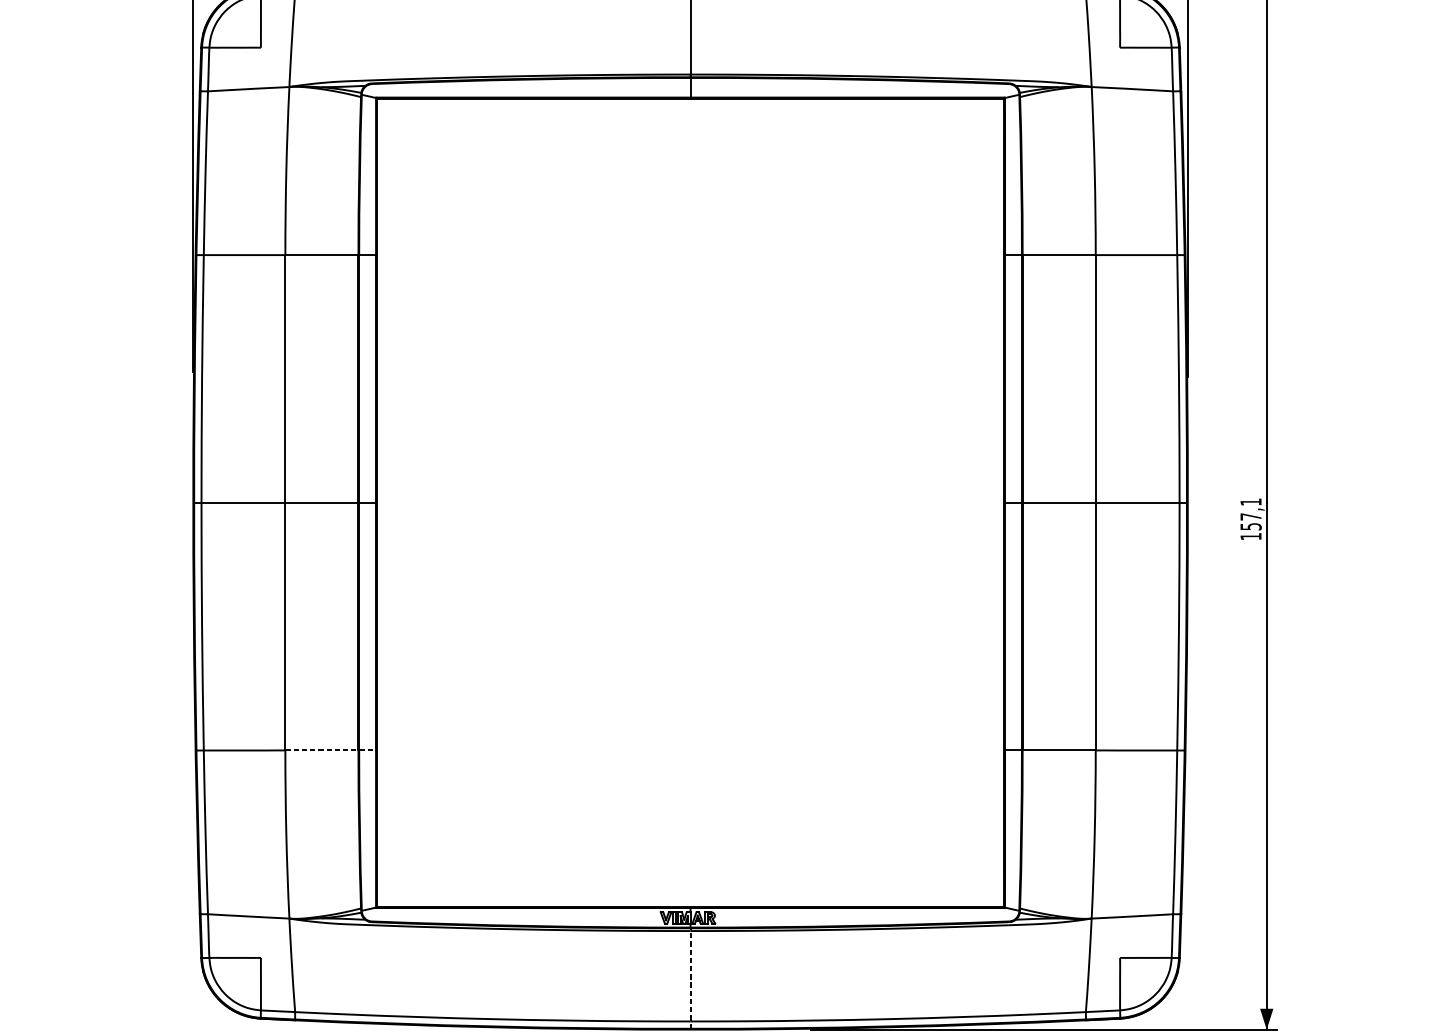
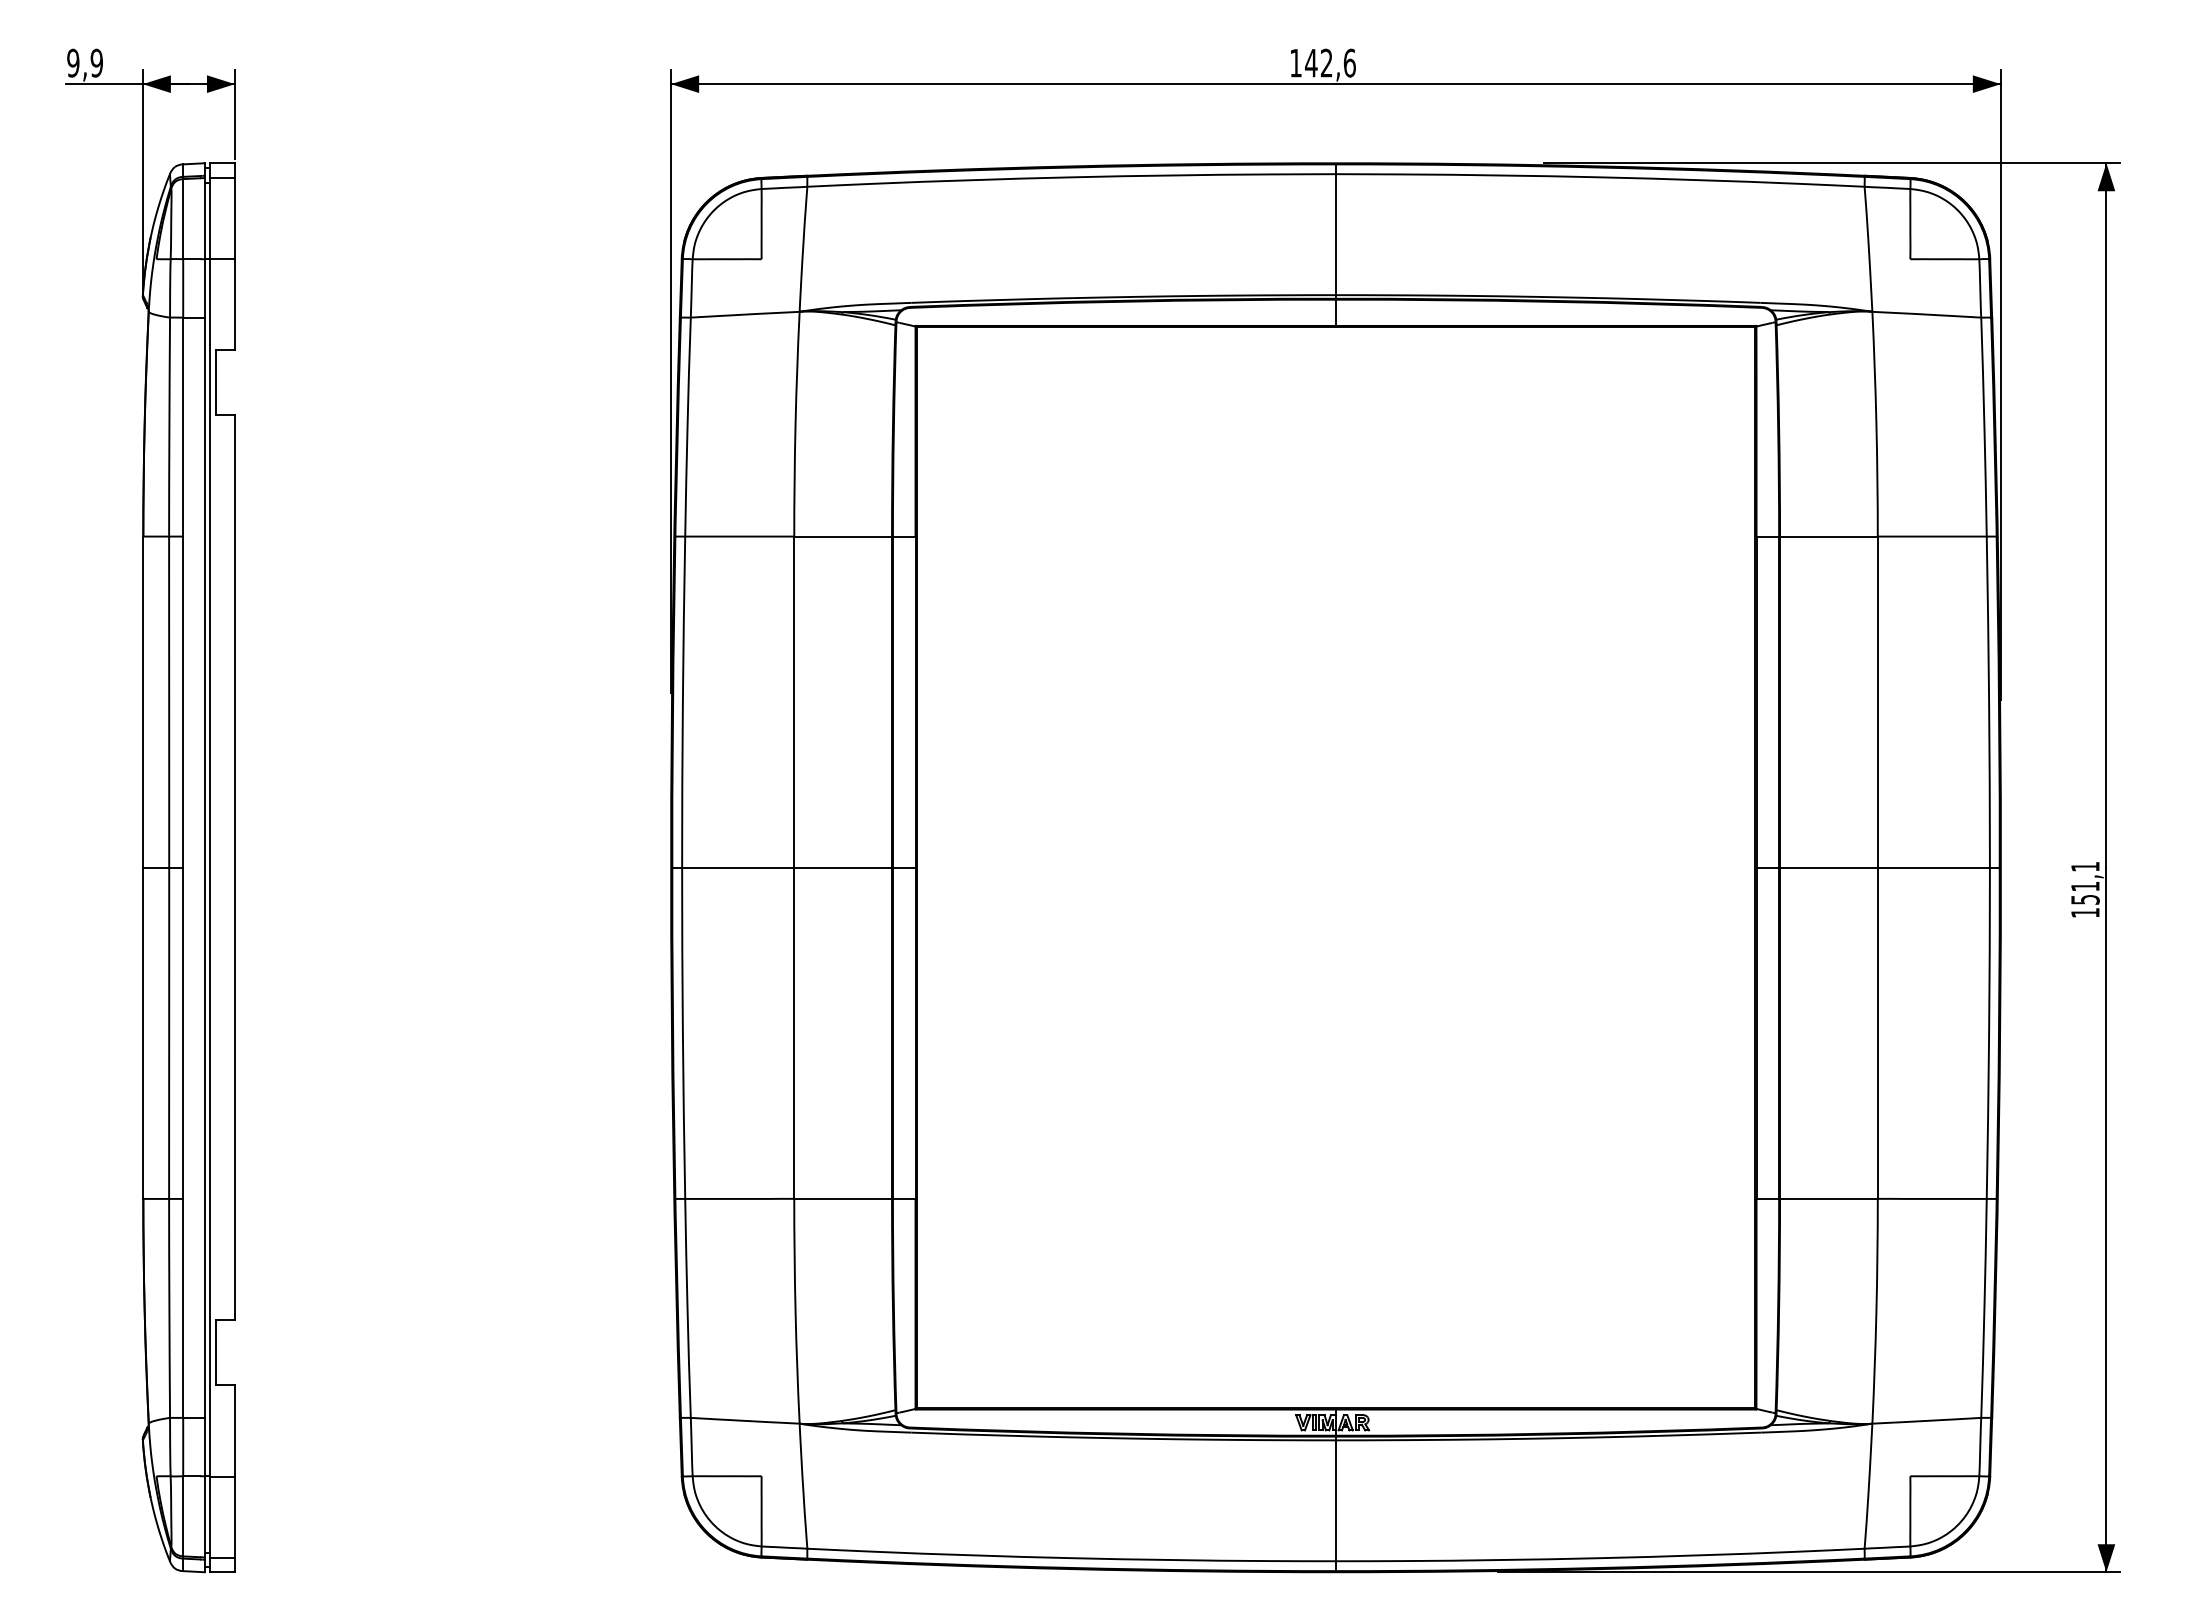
text: (1251, 516) -> (2085, 886), 157,1 -> 151,1
line: (330, 750) -> (854, 1198), dashed -> solid
line: (690, 978) -> (1336, 1503), dashed -> solid

